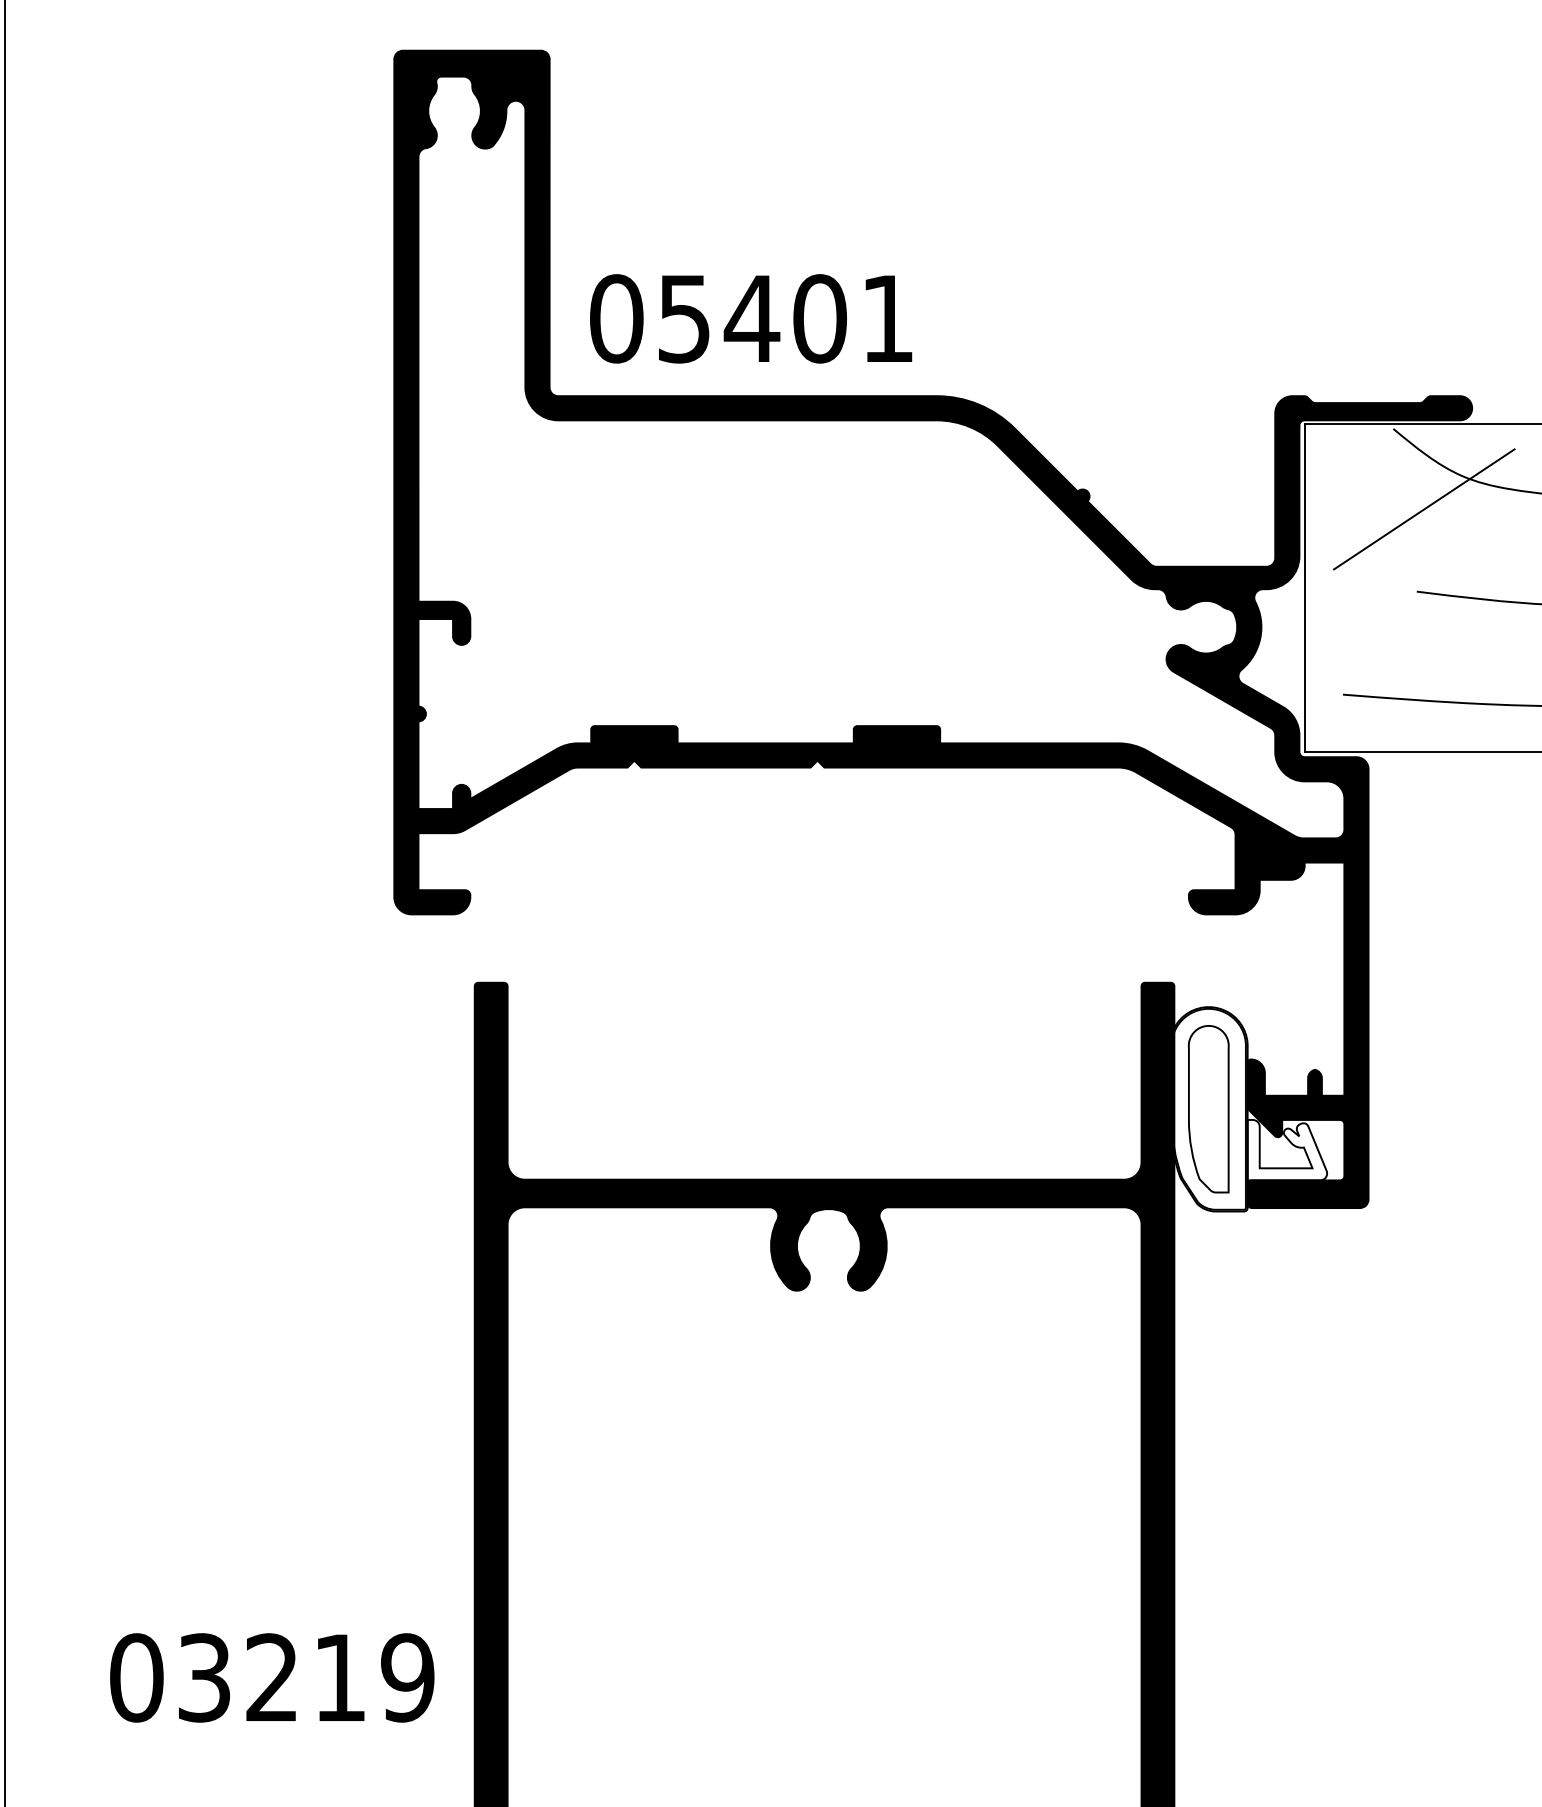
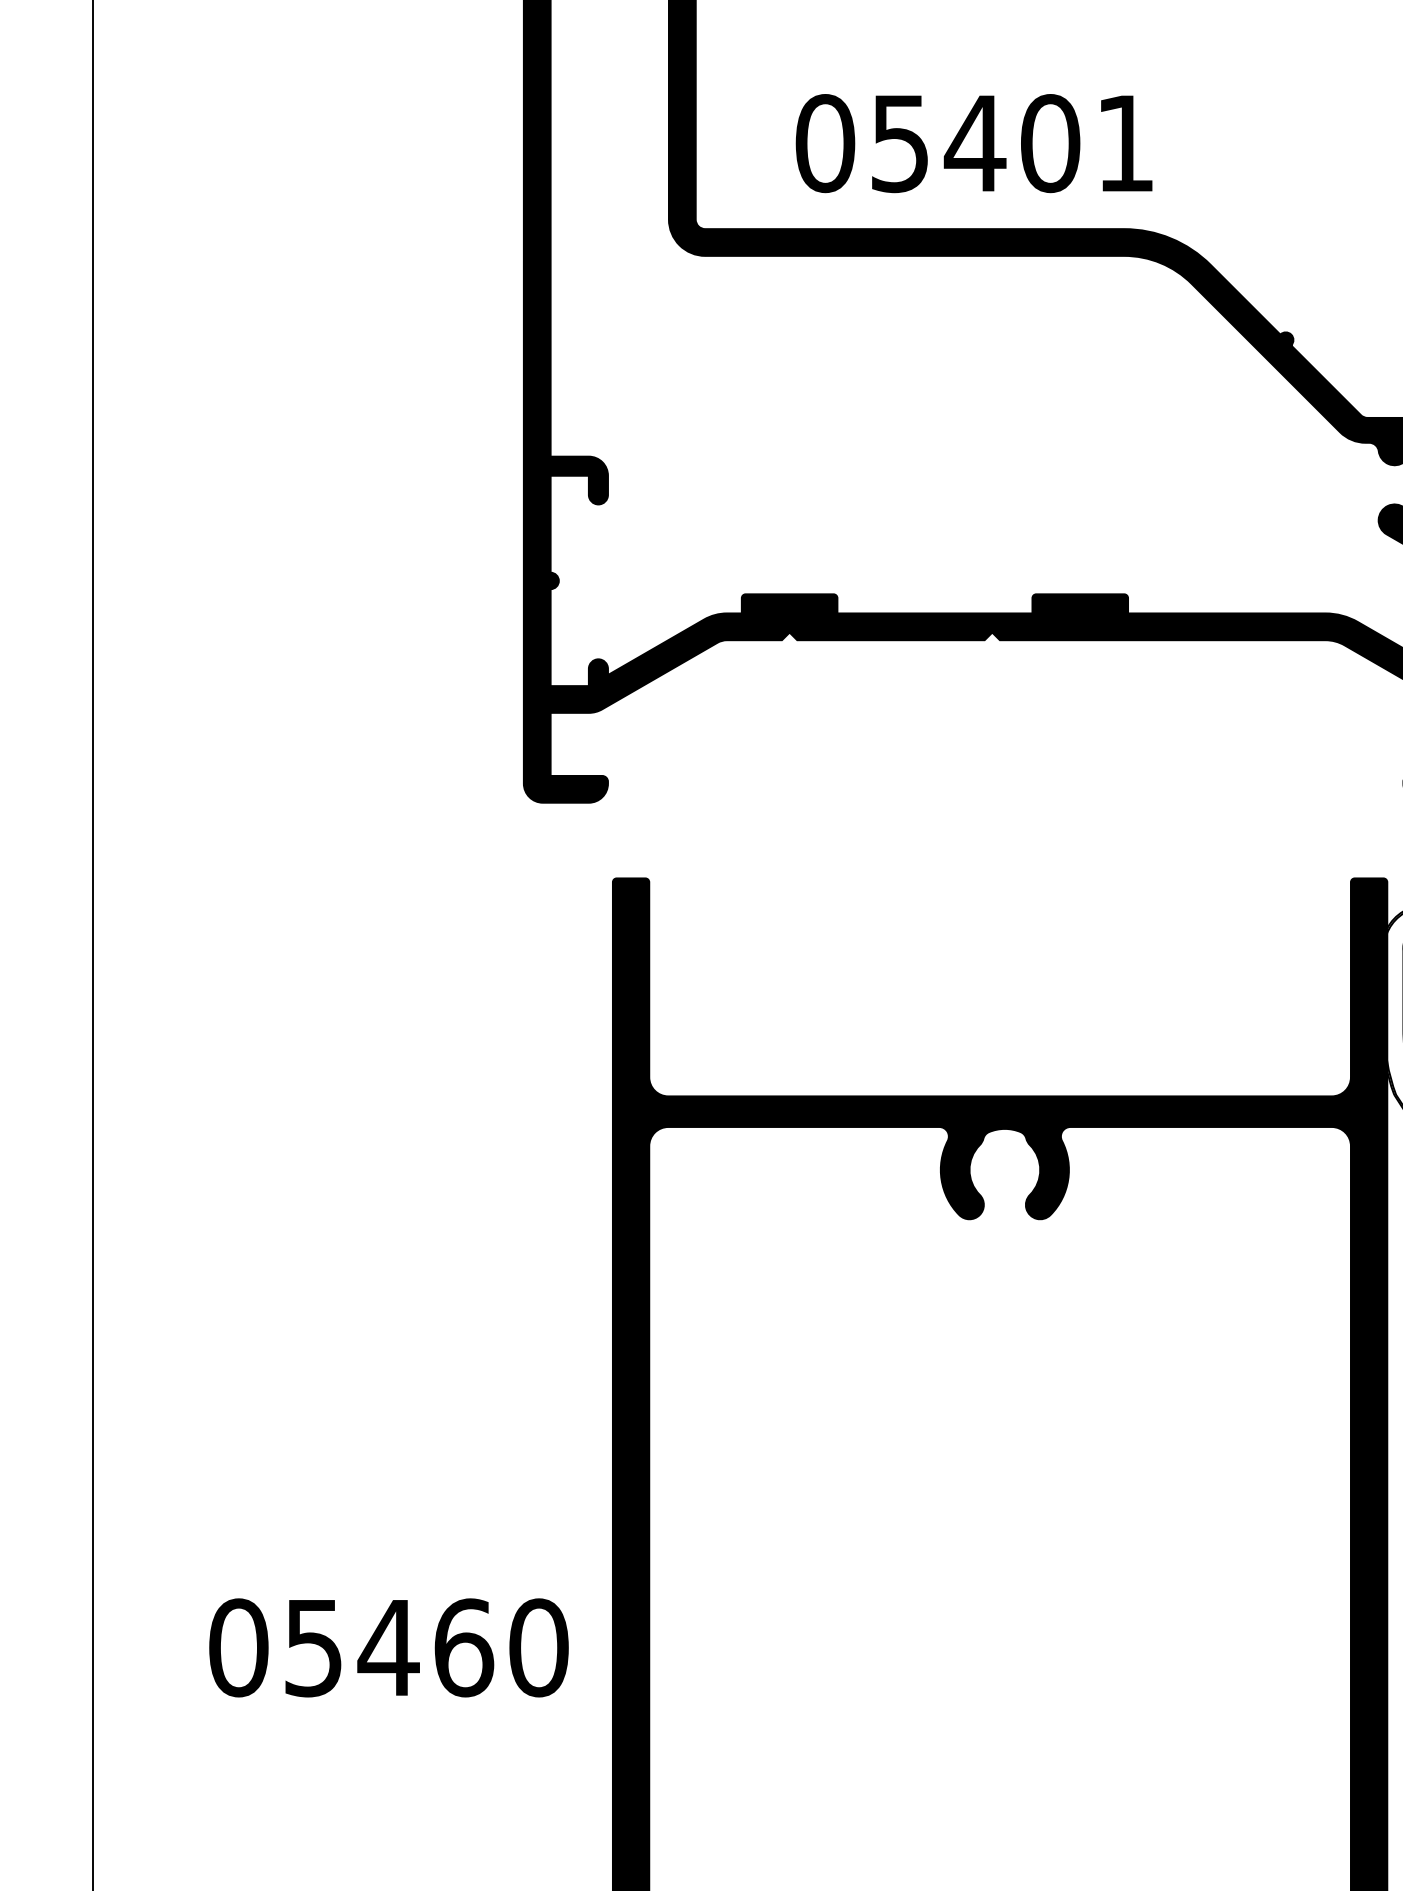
text: (751, 318) -> (974, 143), moved
text: (306, 1677) -> (426, 1647), 03219 -> 05460

